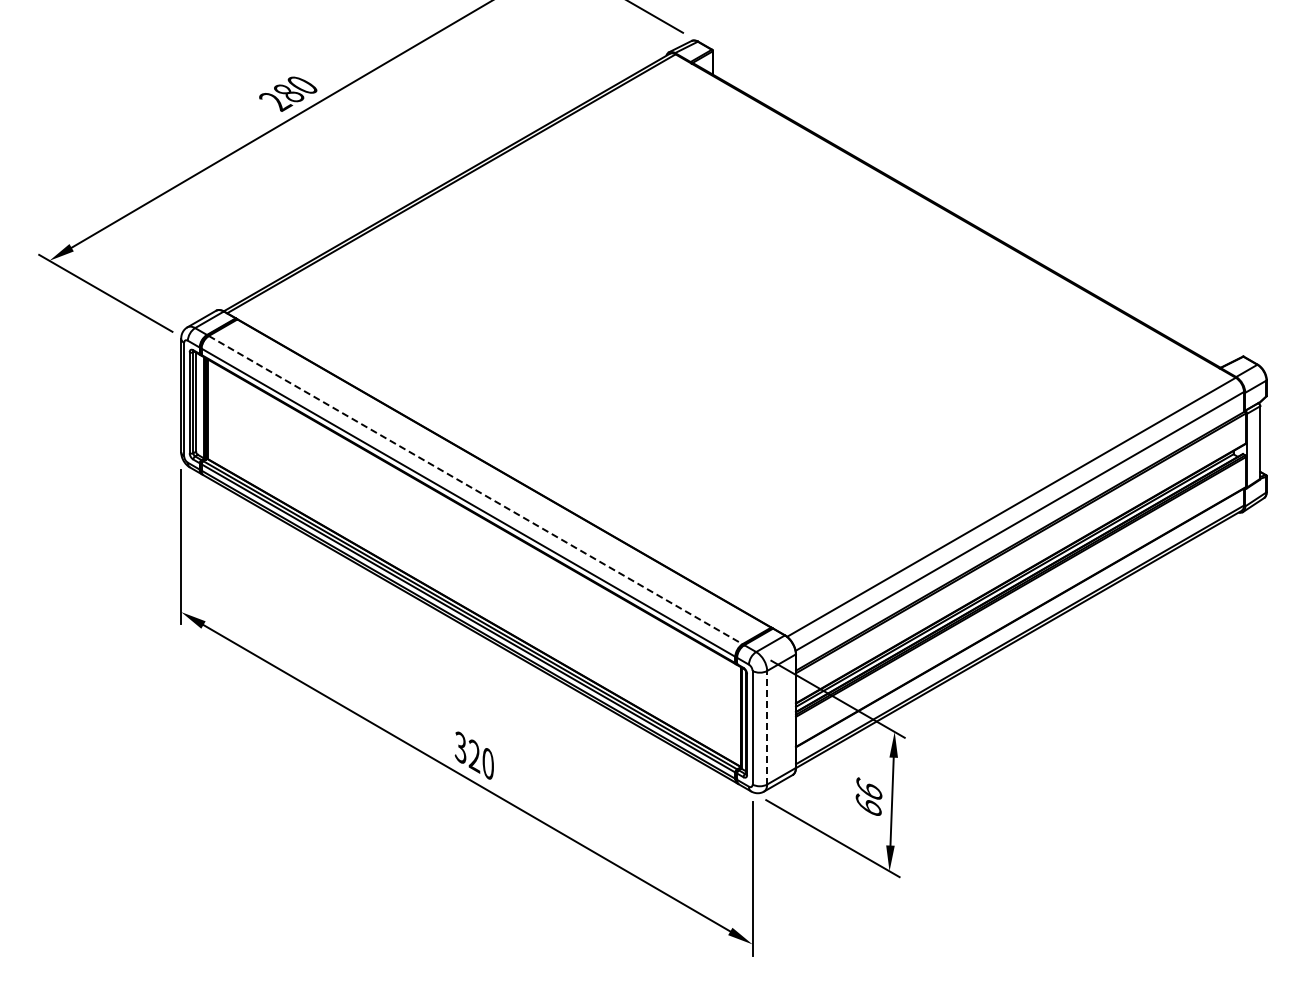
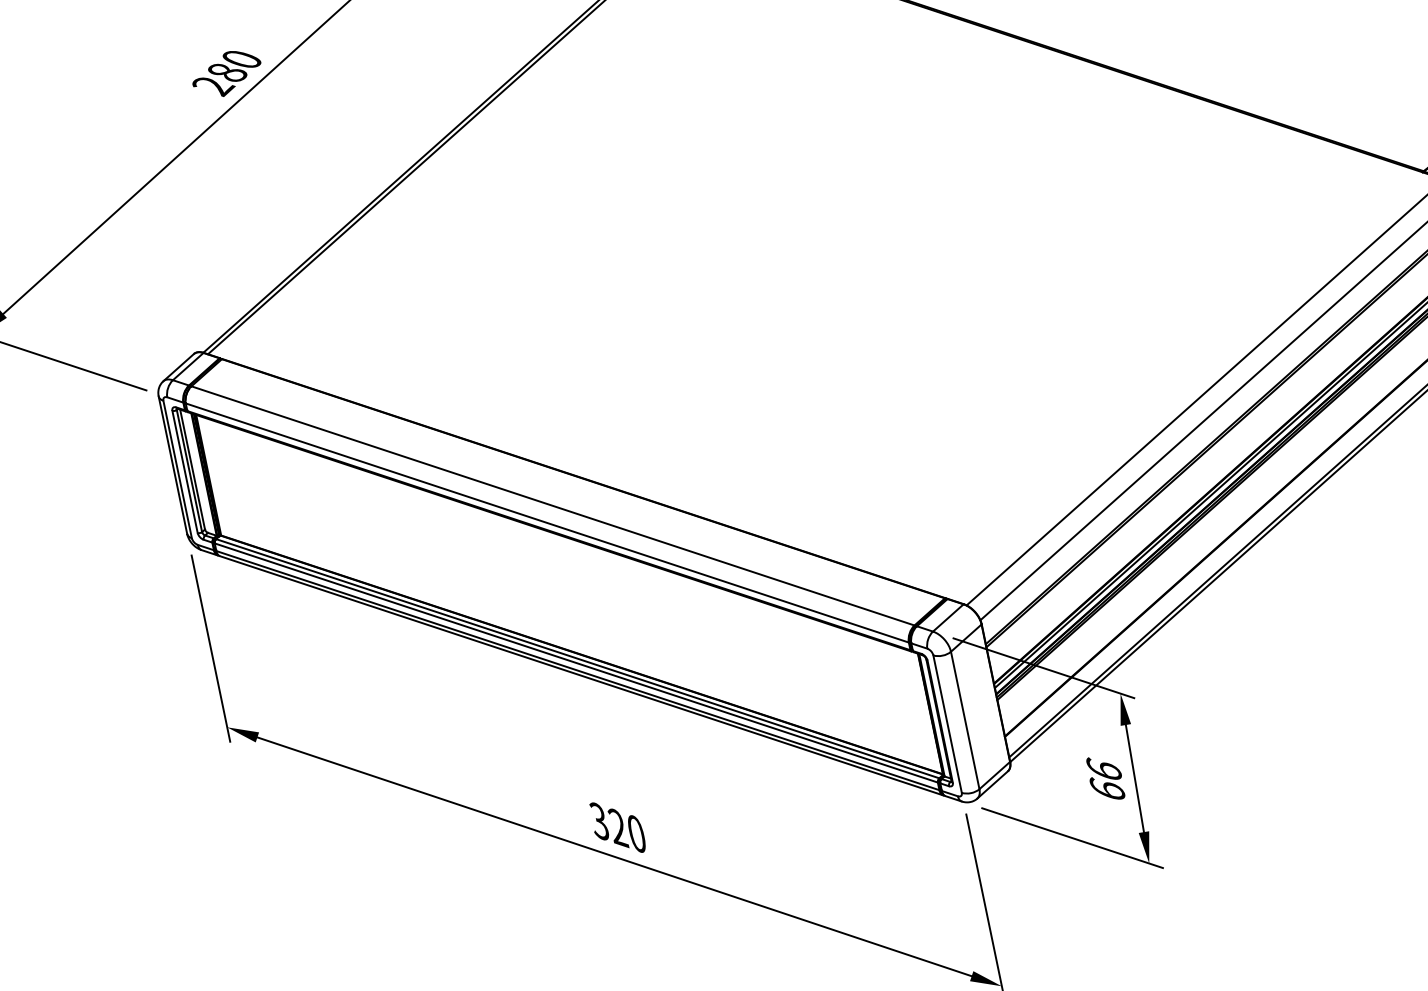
line: (476, 490) -> (554, 506), dashed -> solid
line: (767, 727) -> (965, 720), dashed -> solid

